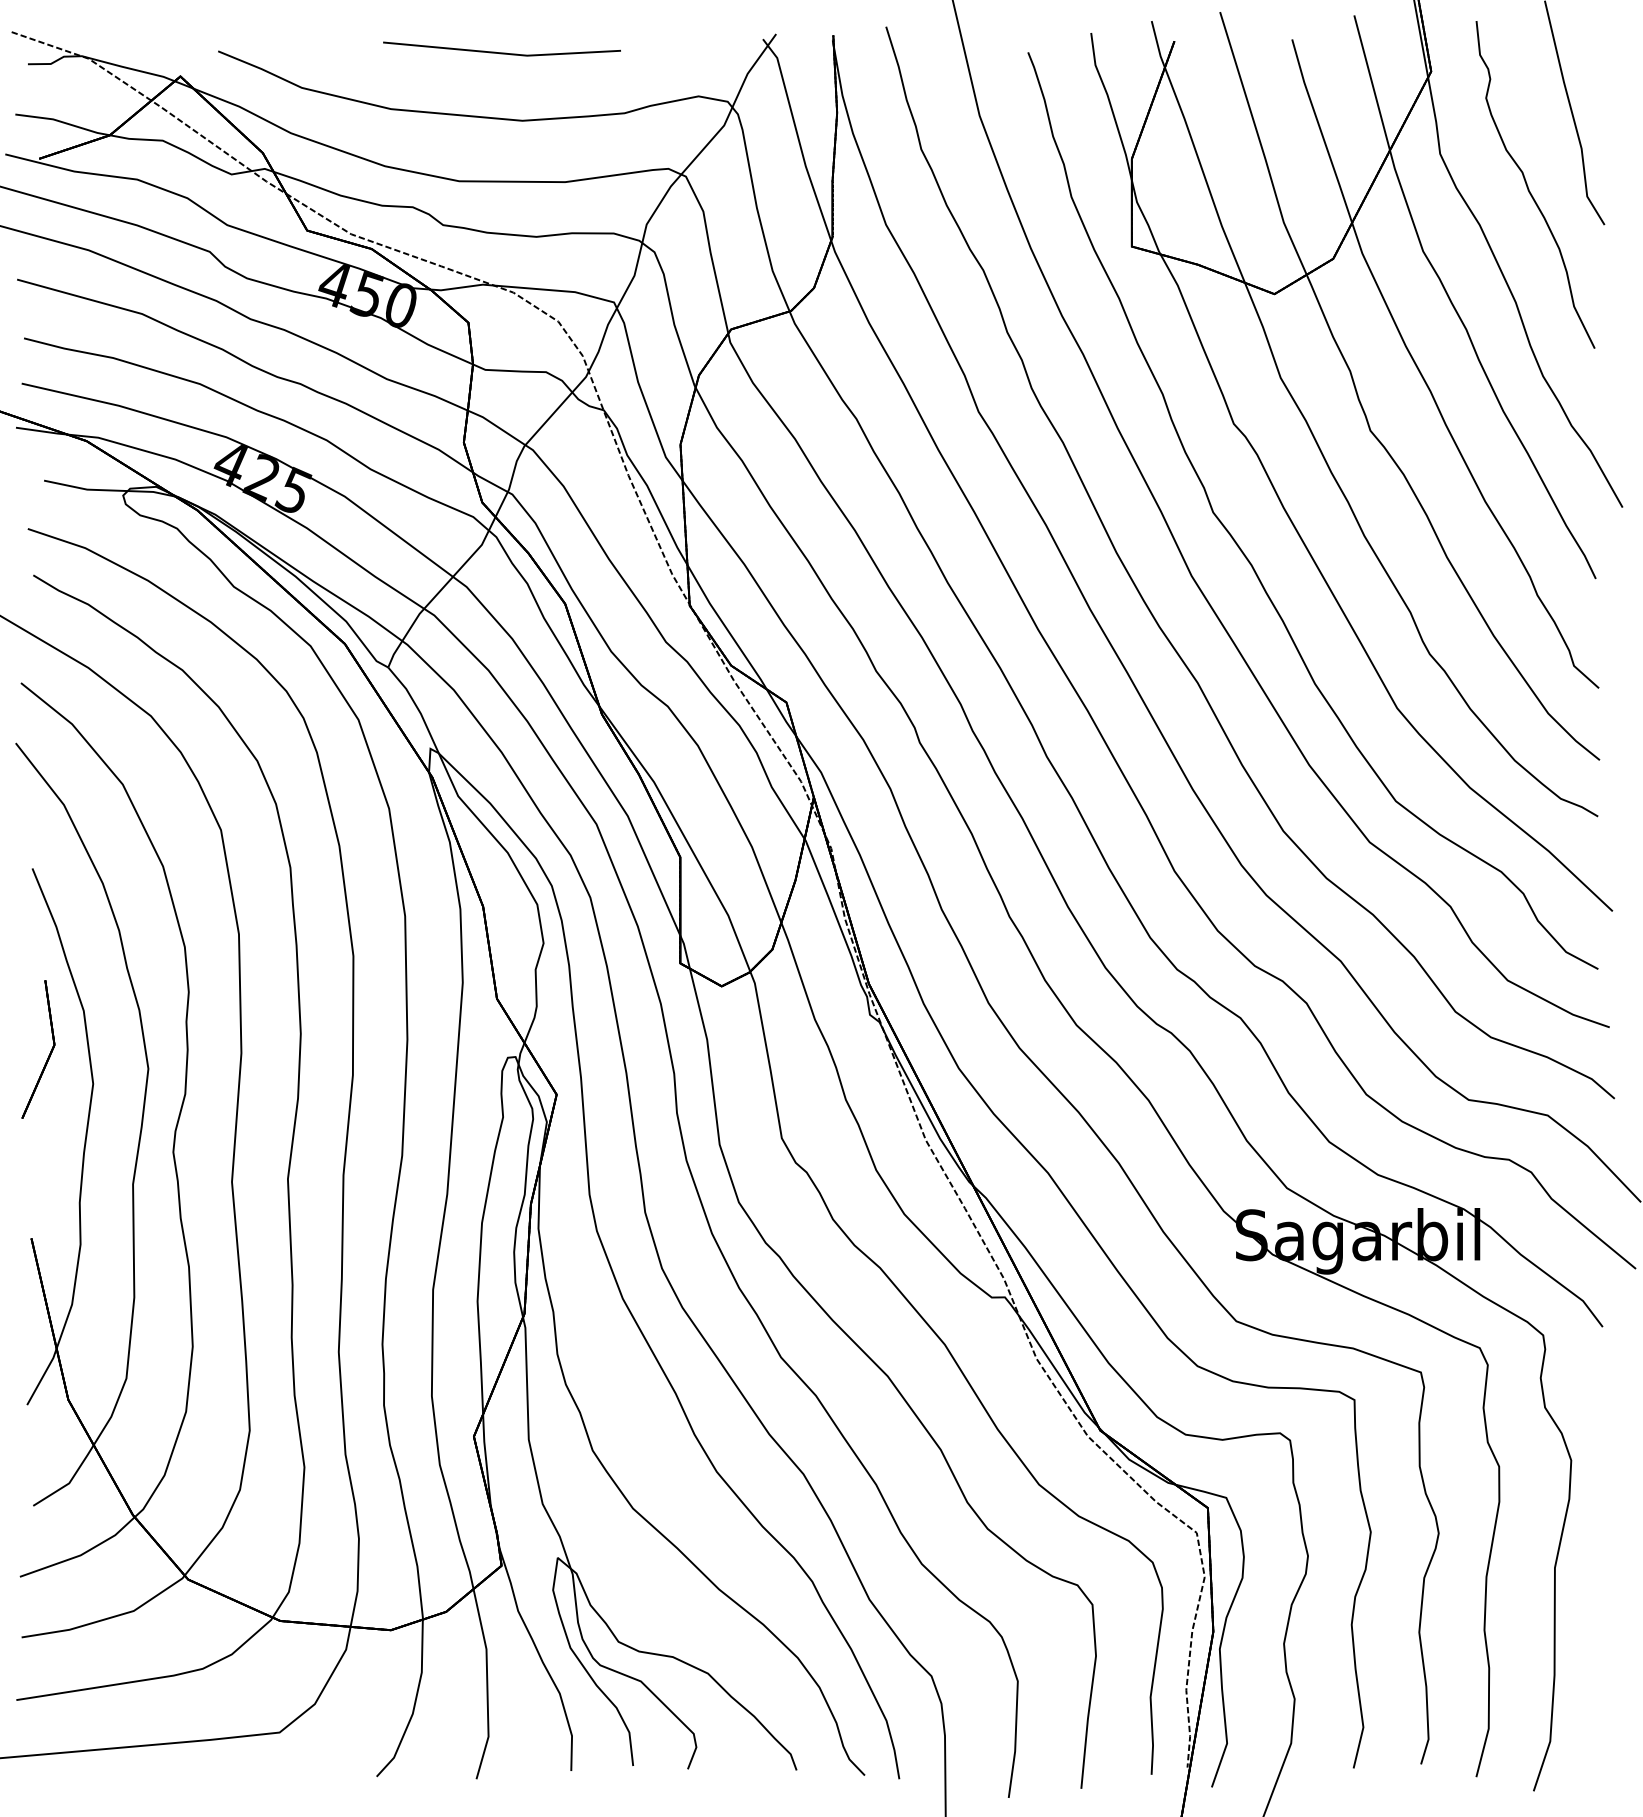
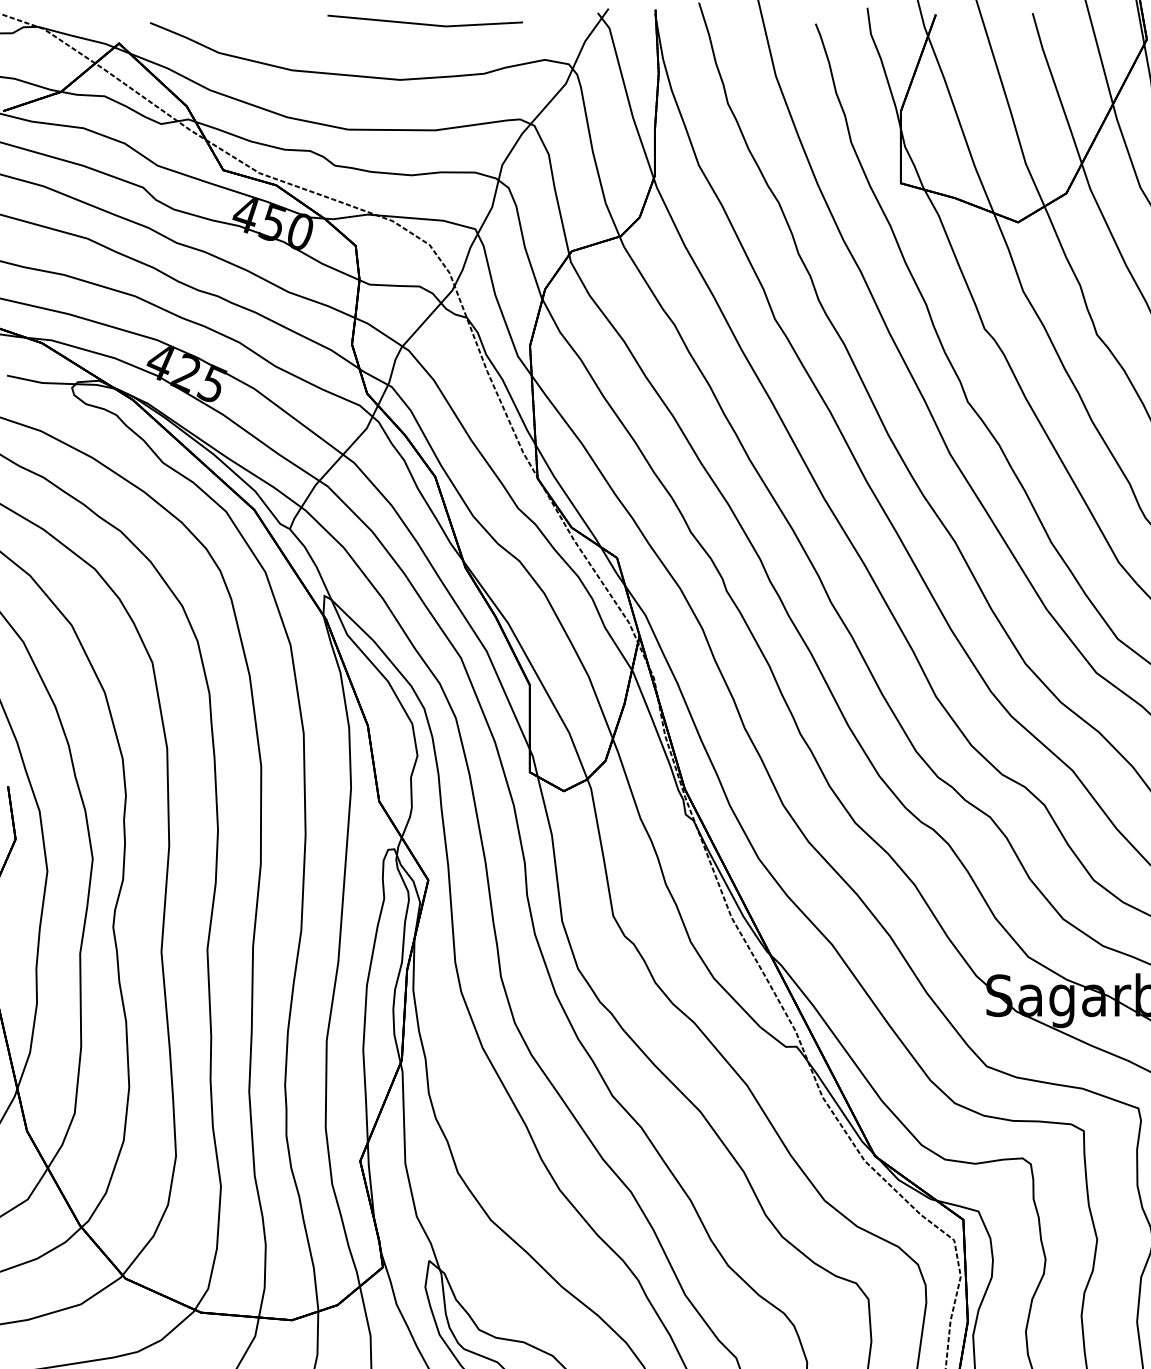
line: (501, 52) -> (424, 23), moved

